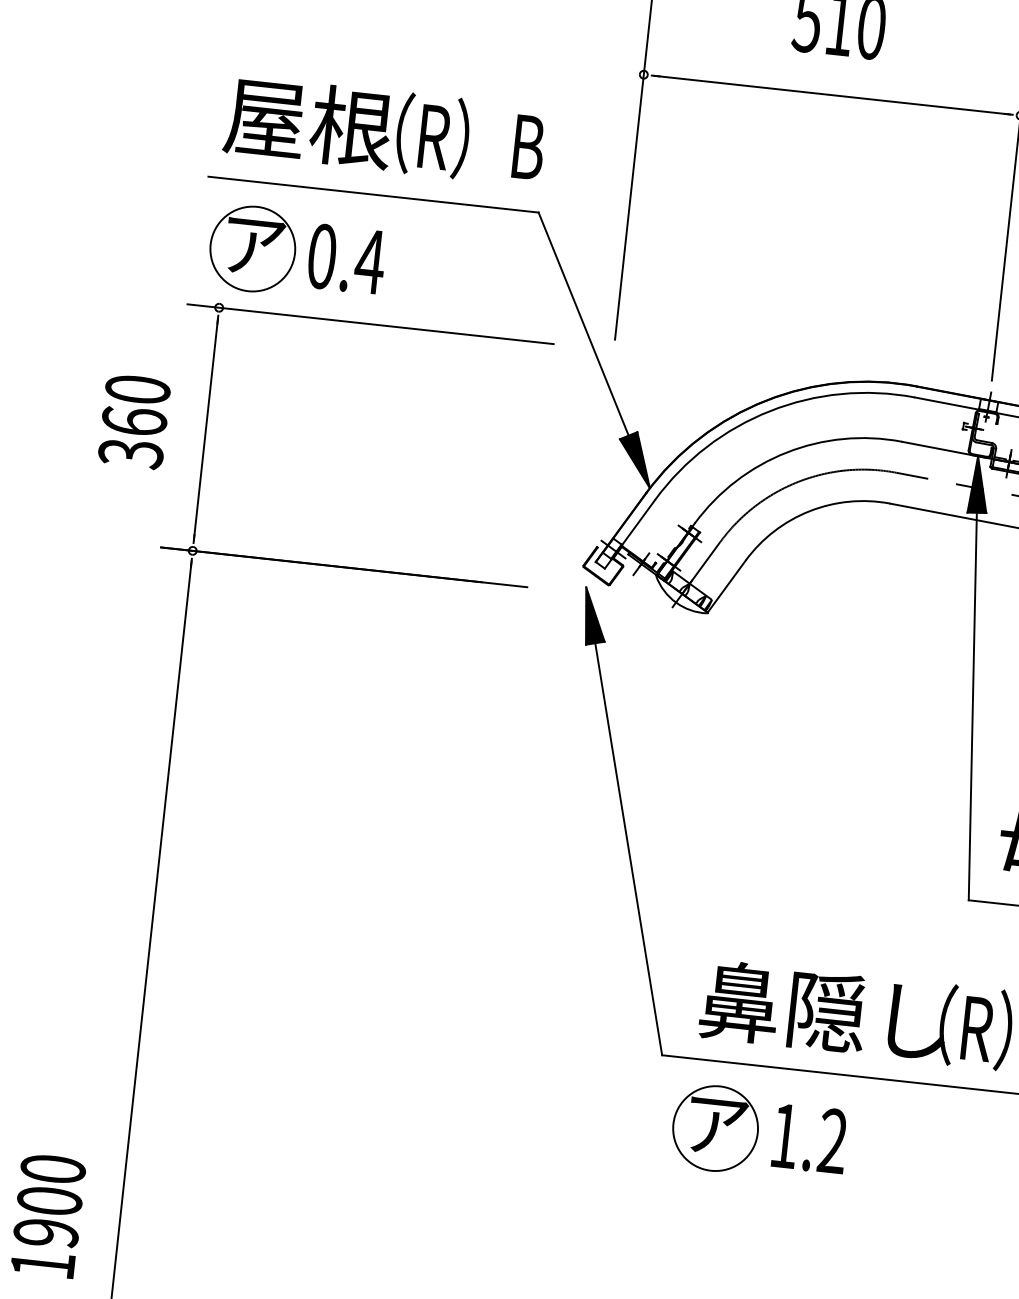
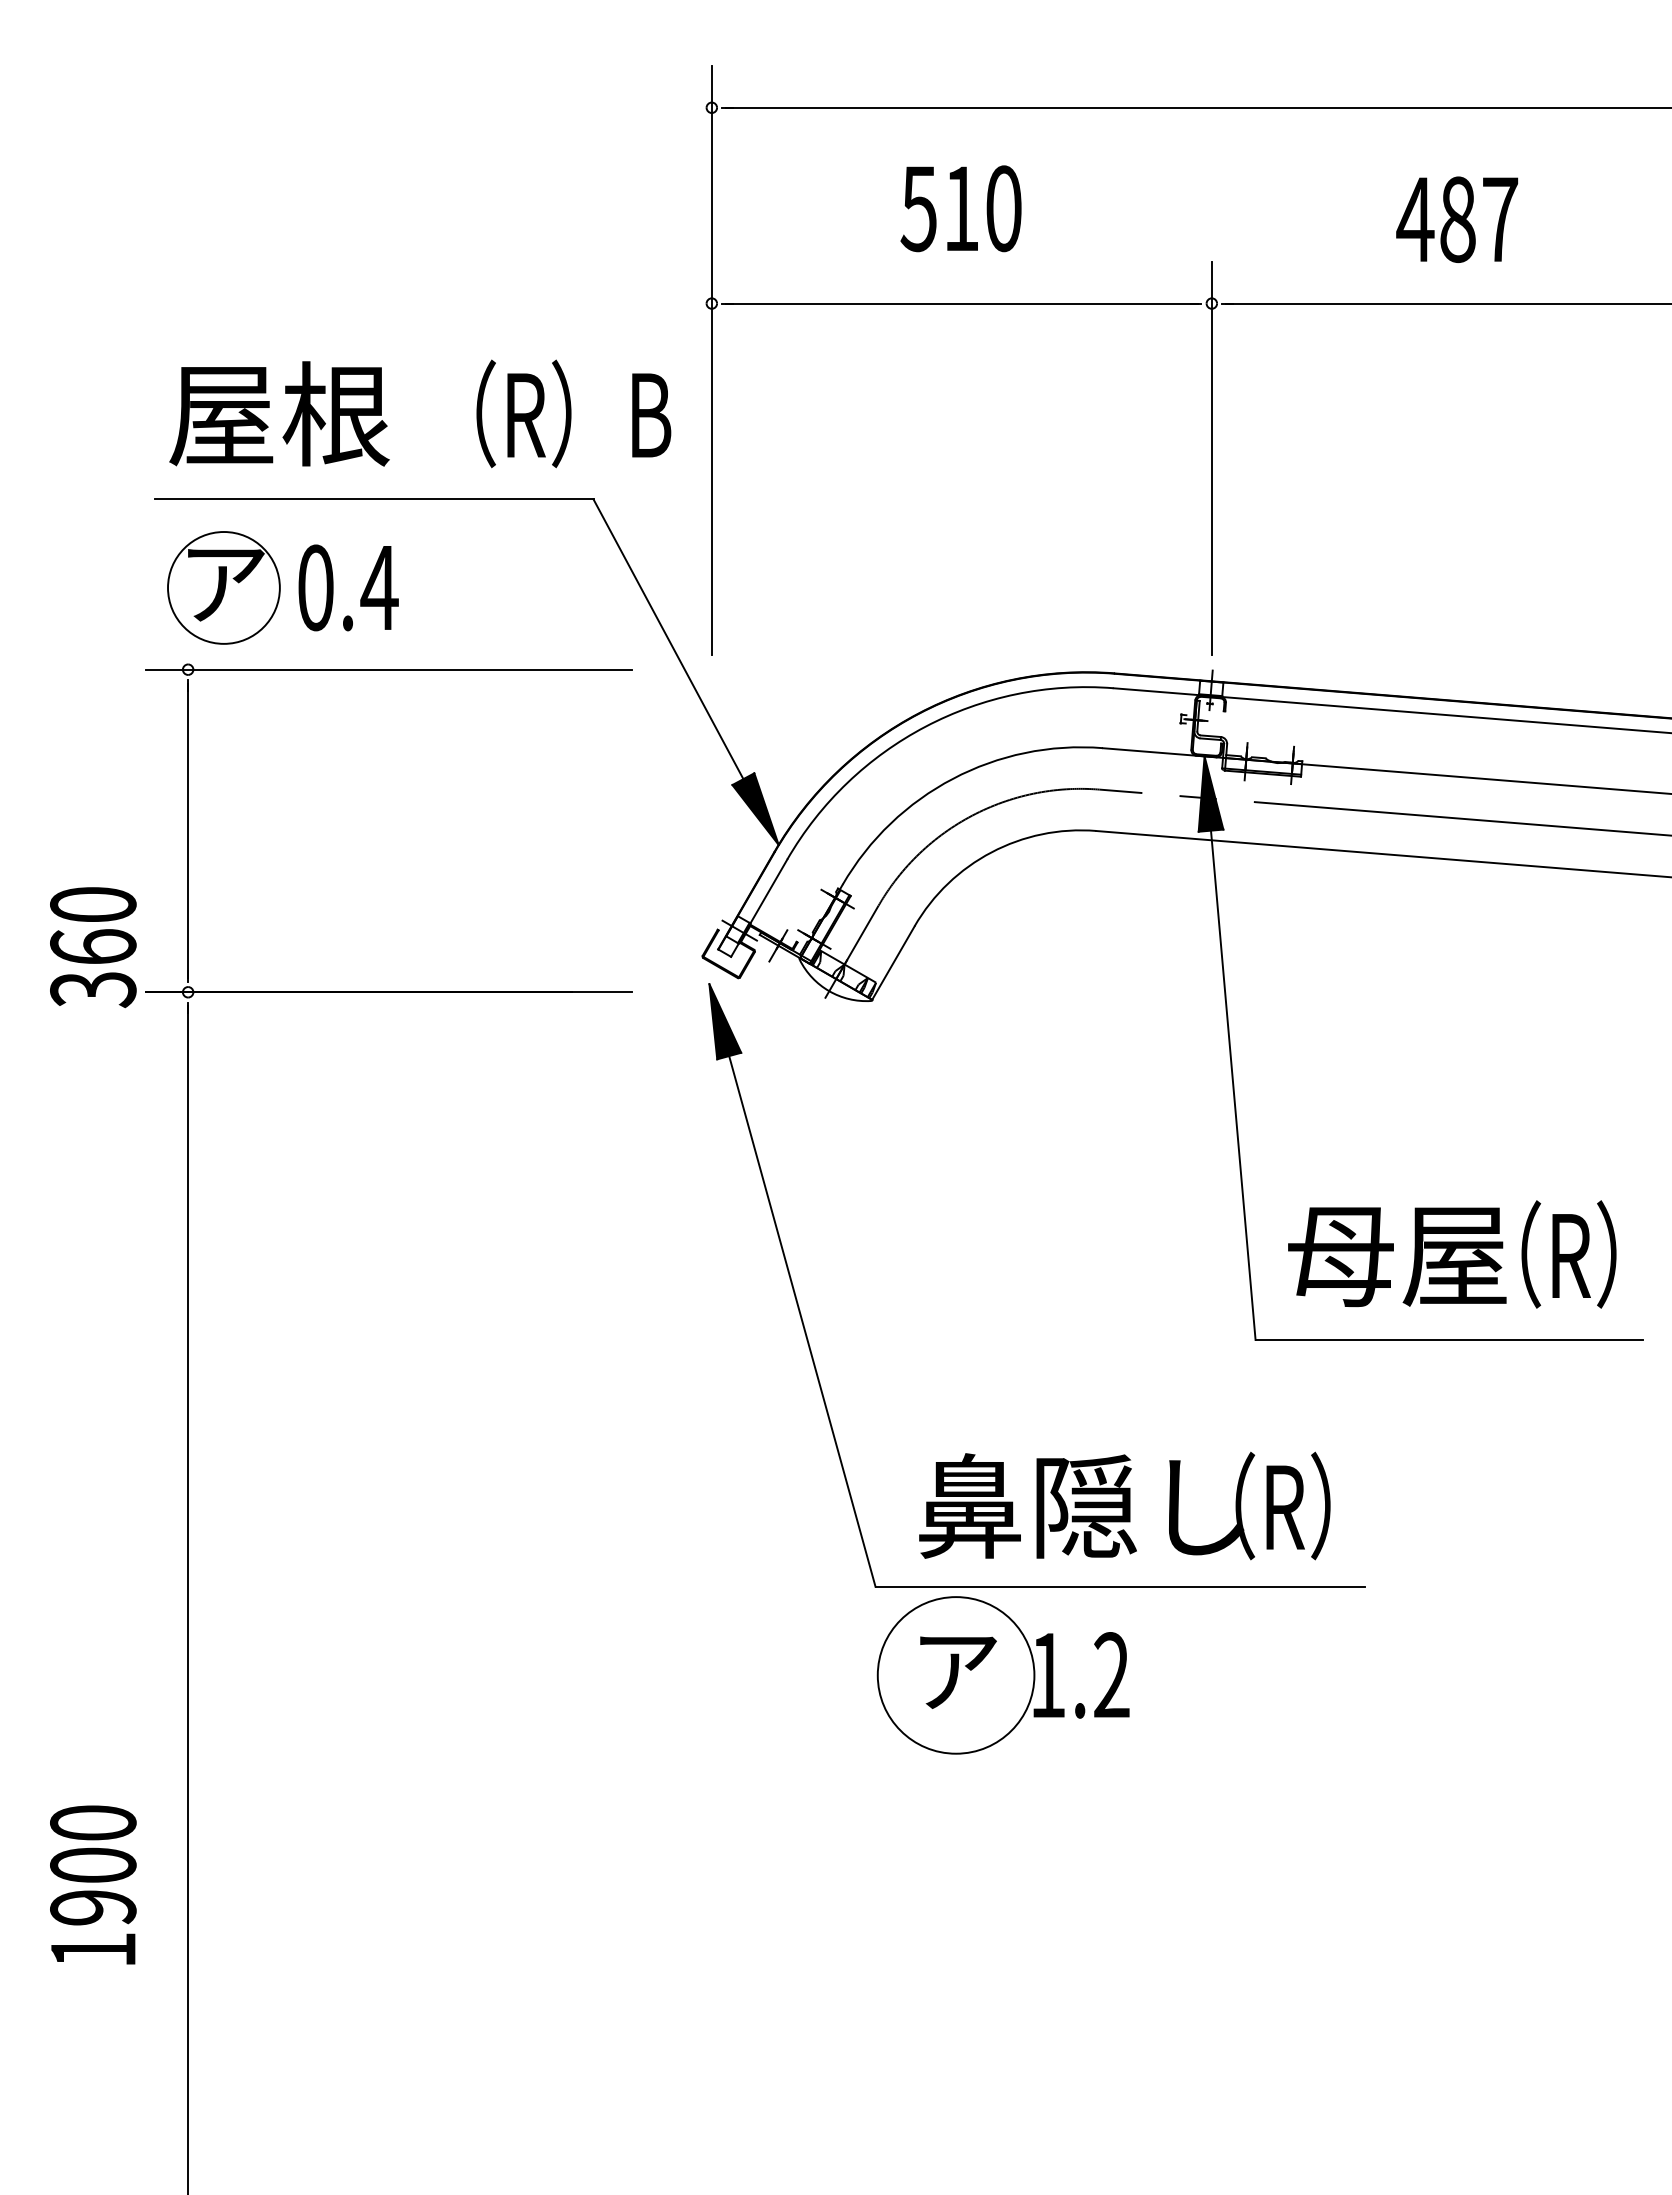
text: (470, 139) -> (573, 413), moved
text: (134, 421) -> (93, 947), moved
circle: (715, 1128) -> (956, 1675), size x1.4

